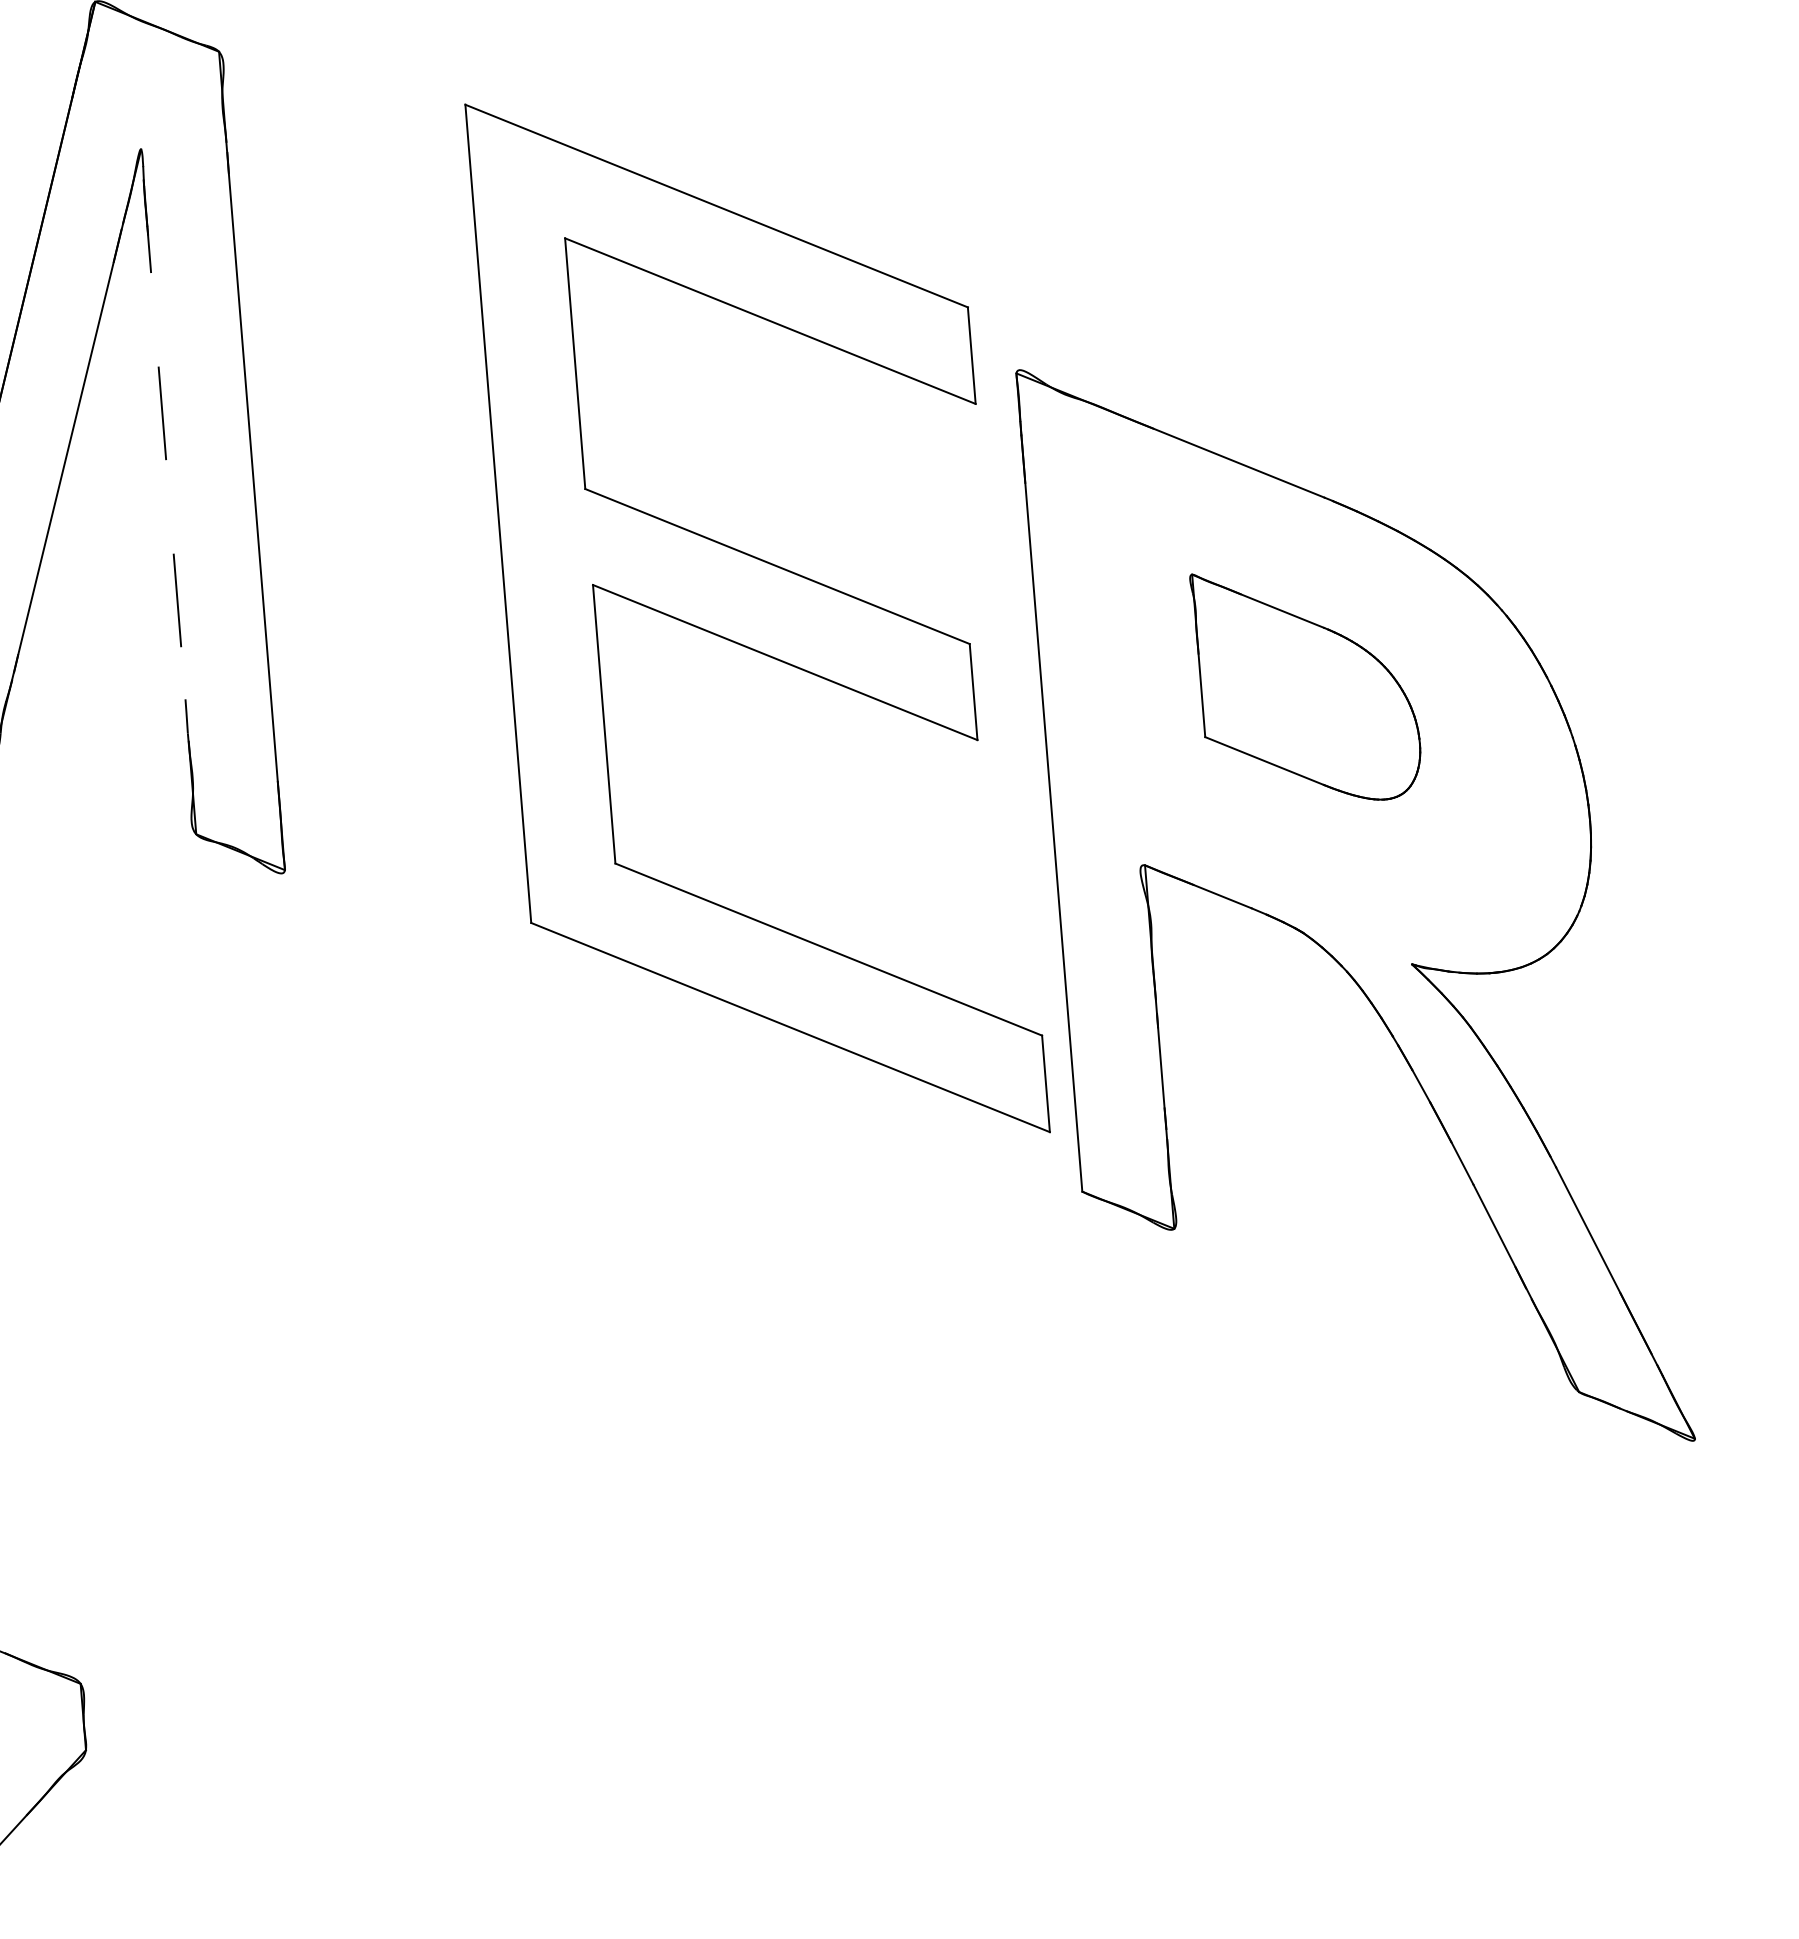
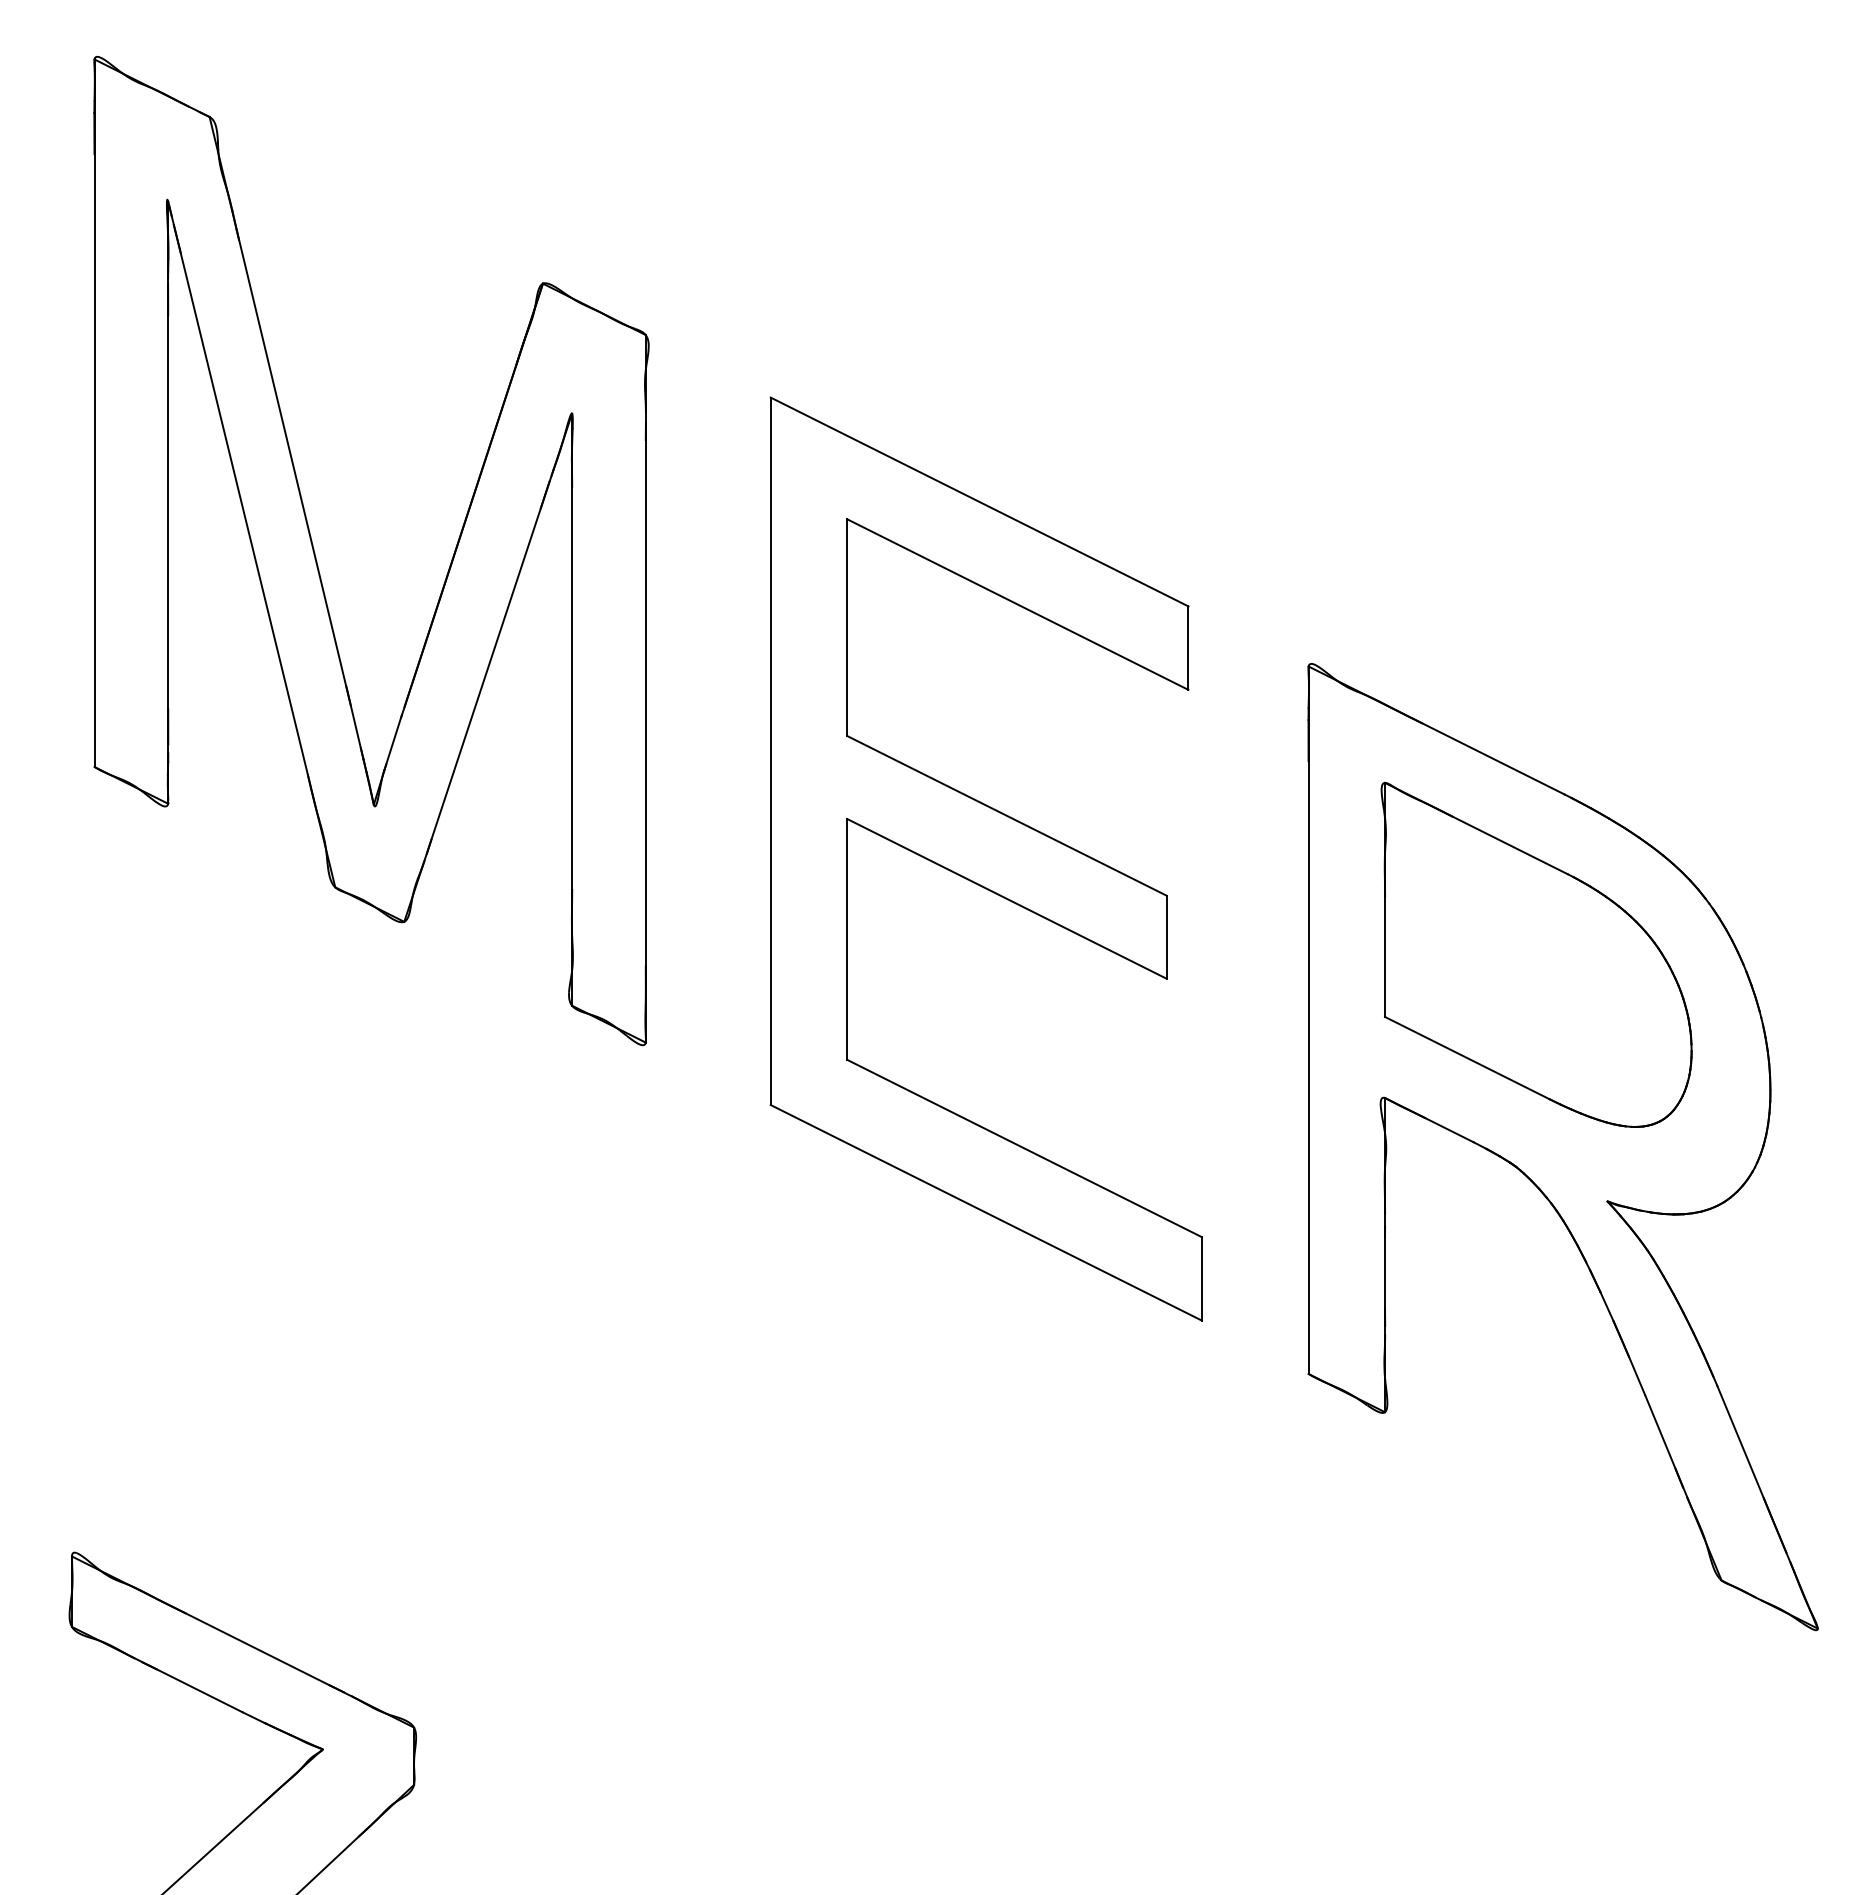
line: (169, 491) -> (572, 709), dashed -> solid
part: (756, 617) -> (985, 858), moved
part: (1306, 685) -> (1536, 954), size x1.67

